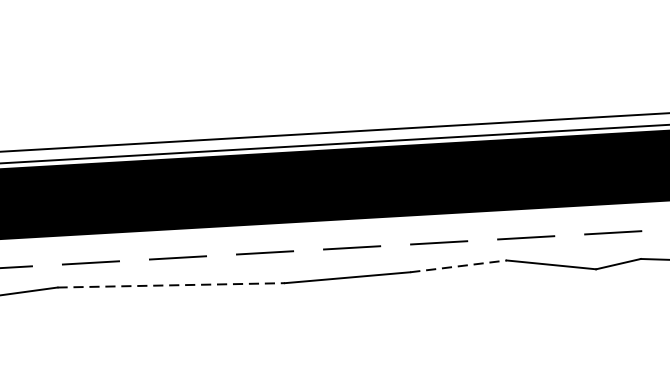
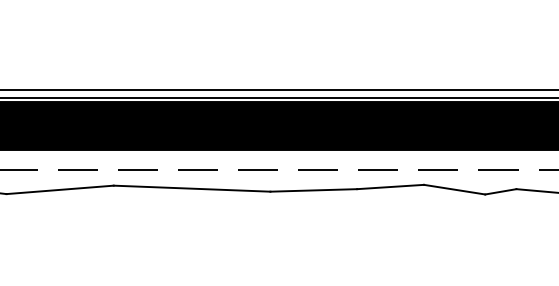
line: (458, 267) -> (390, 187), dashed -> solid
line: (171, 285) -> (192, 188), dashed -> solid

